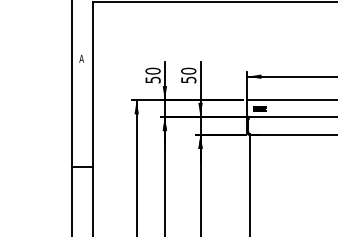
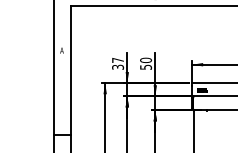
text: (152, 74) -> (117, 62), 50 -> 37

